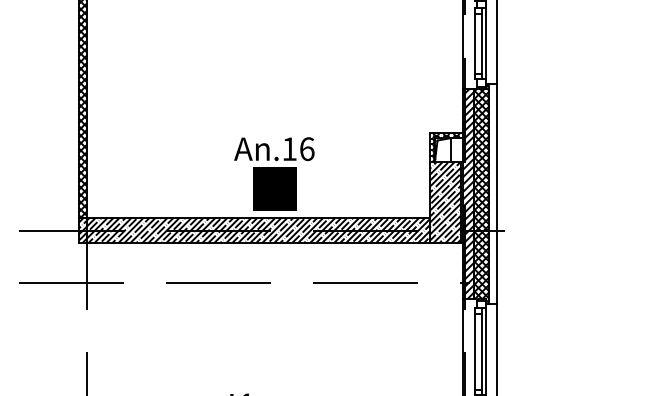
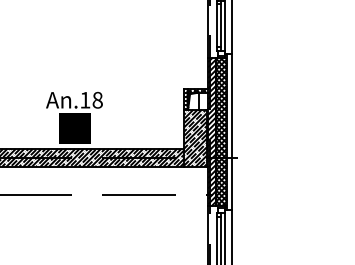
text: (307, 149) -> (97, 100), n.16 -> n.18

